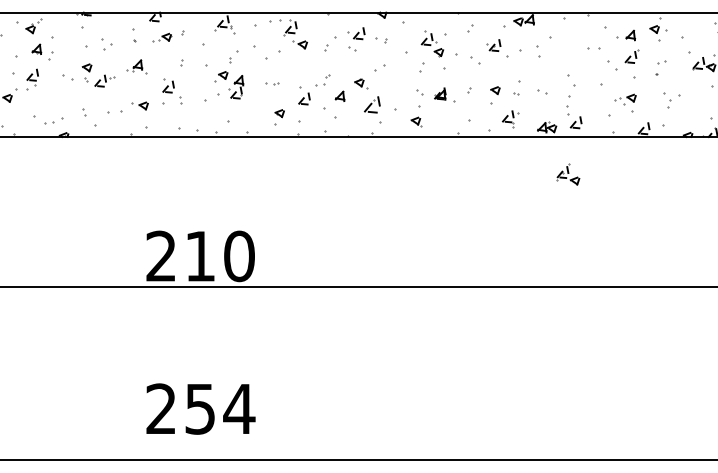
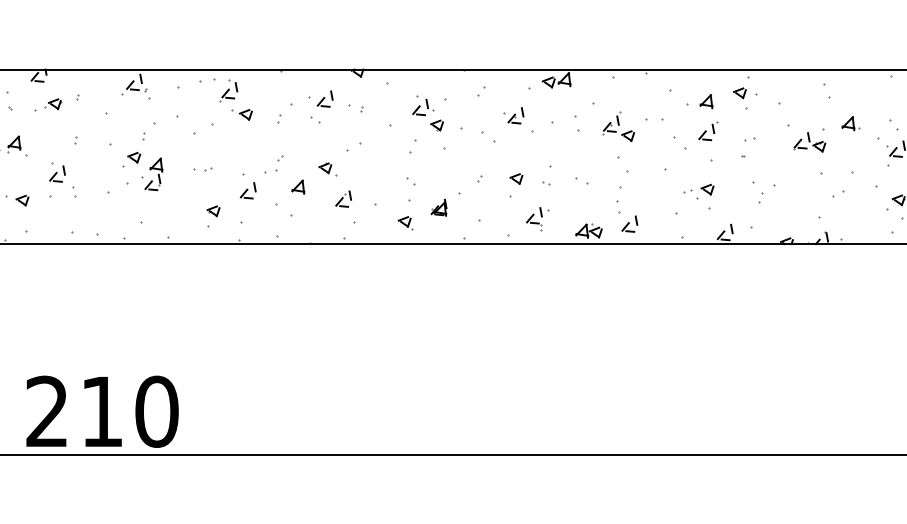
part: (440, 93) -> (439, 206), moved
part: (372, 104) -> (343, 198), size x0.71
part: (568, 174) -> (619, 126), moved

